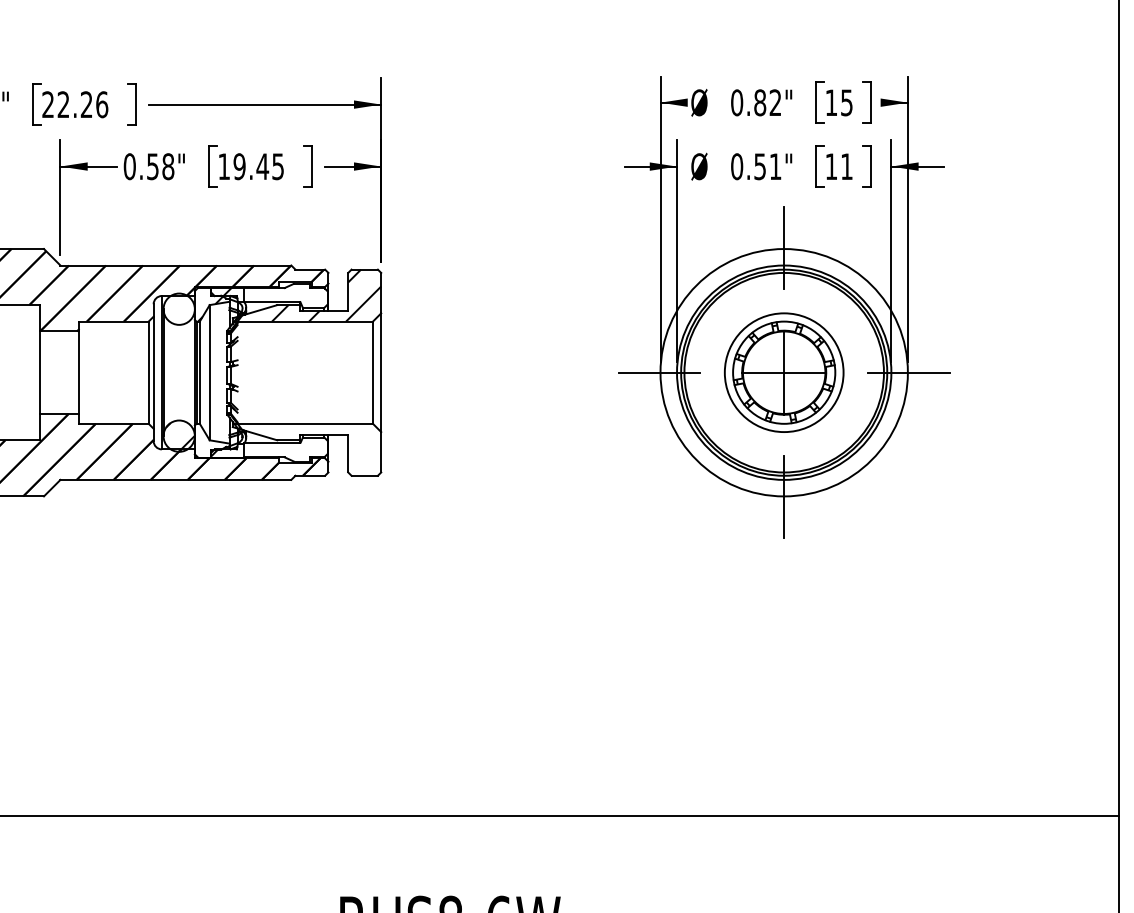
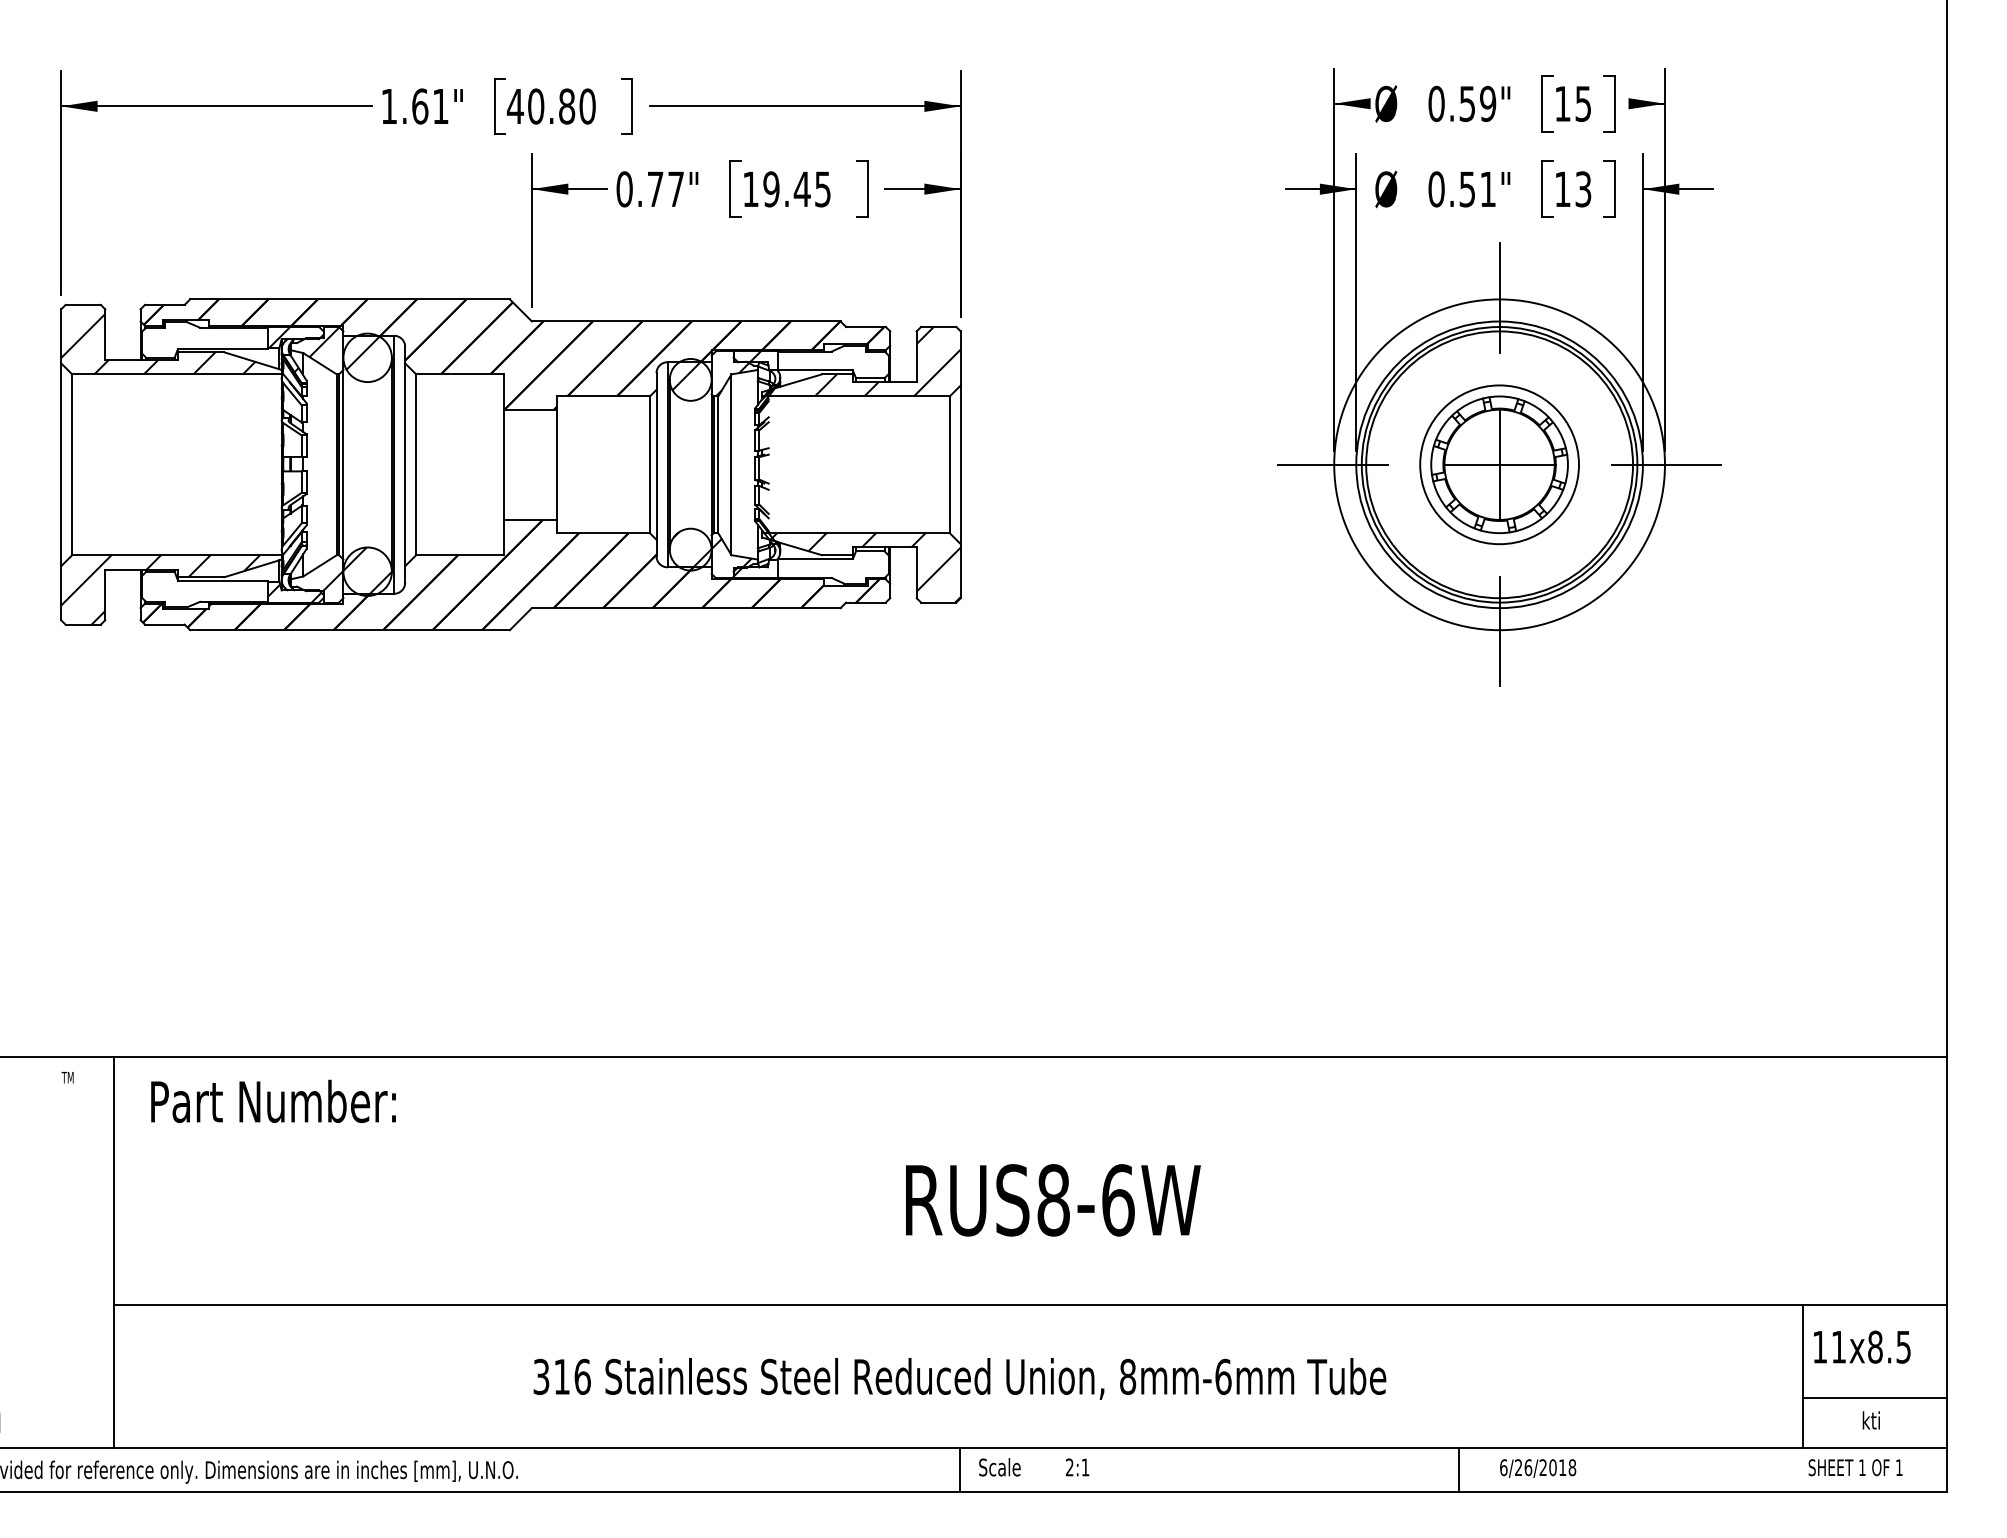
text: (767, 102) -> (1477, 103), 0.82" -> 0.59"
text: (74, 104) -> (550, 106), 22.26 -> 40.80
text: (160, 166) -> (665, 189), 0.58" -> 0.77"
text: (846, 166) -> (1583, 189), 11 -> 13
hatch: (176, 305) -> (686, 375), added
hatch: (209, 442) -> (731, 558), added
hatch: (309, 449) -> (865, 567), added

